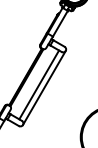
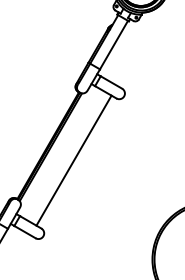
line: (44, 87) -> (84, 165), removed

